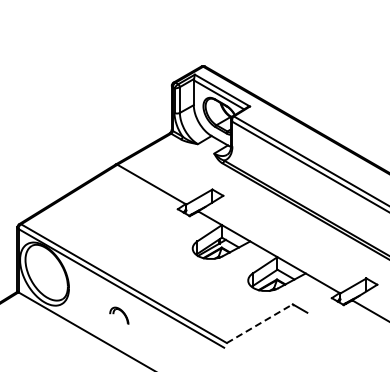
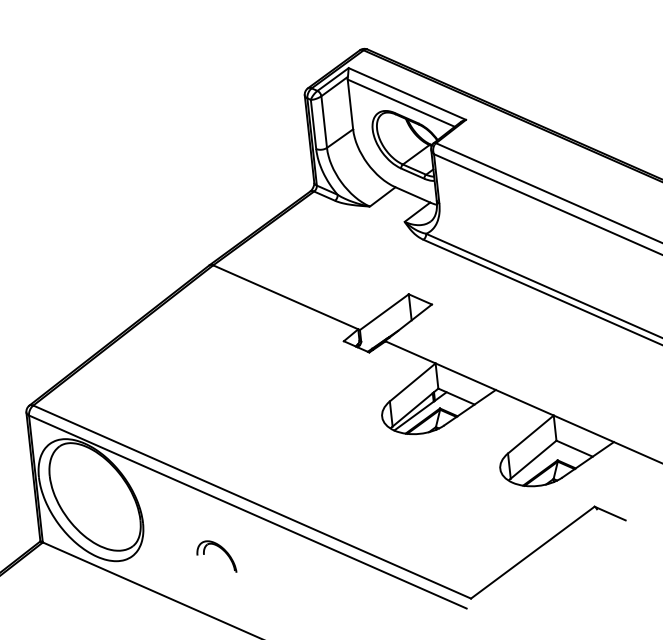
part: (119, 315) -> (216, 556), moved
line: (260, 323) -> (534, 552), dashed -> solid

